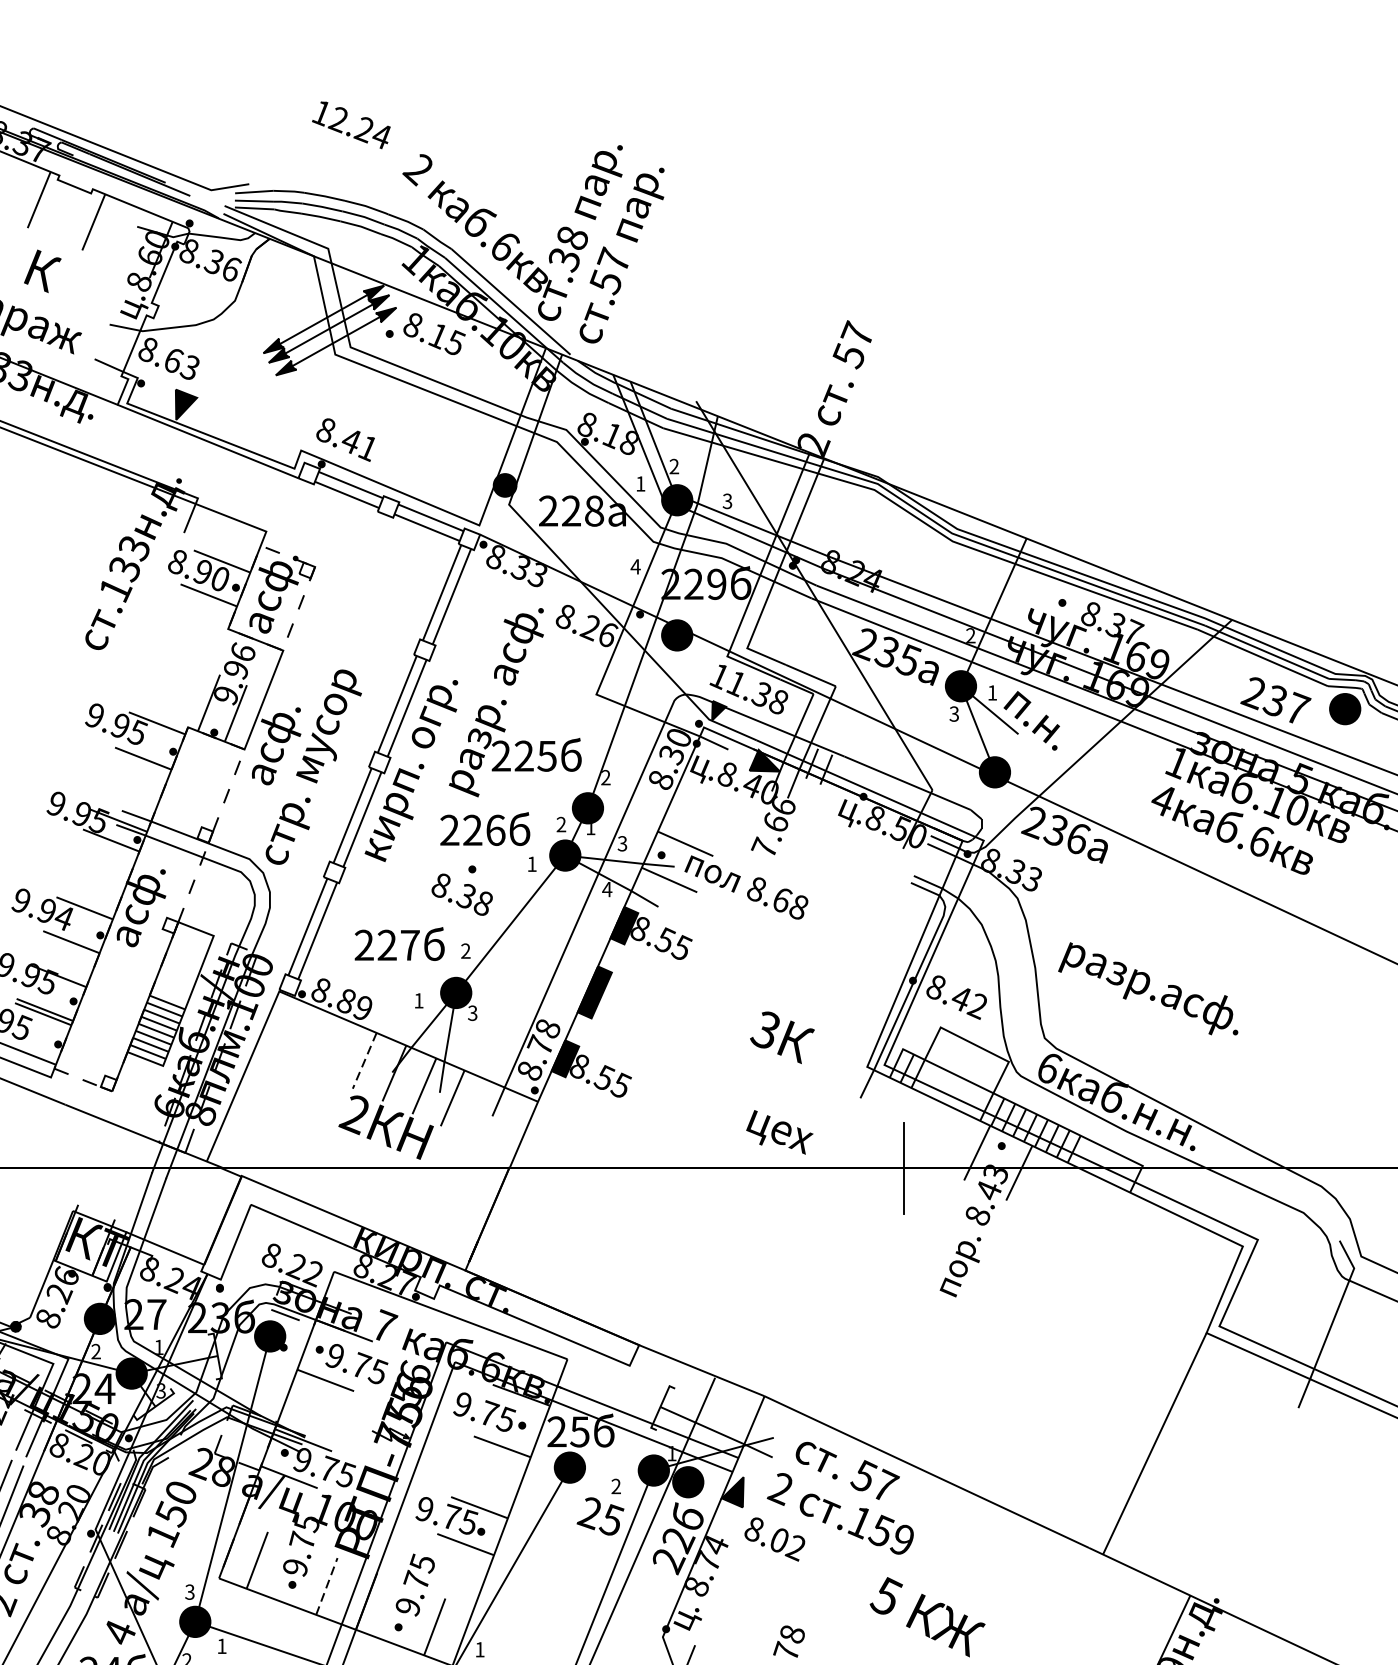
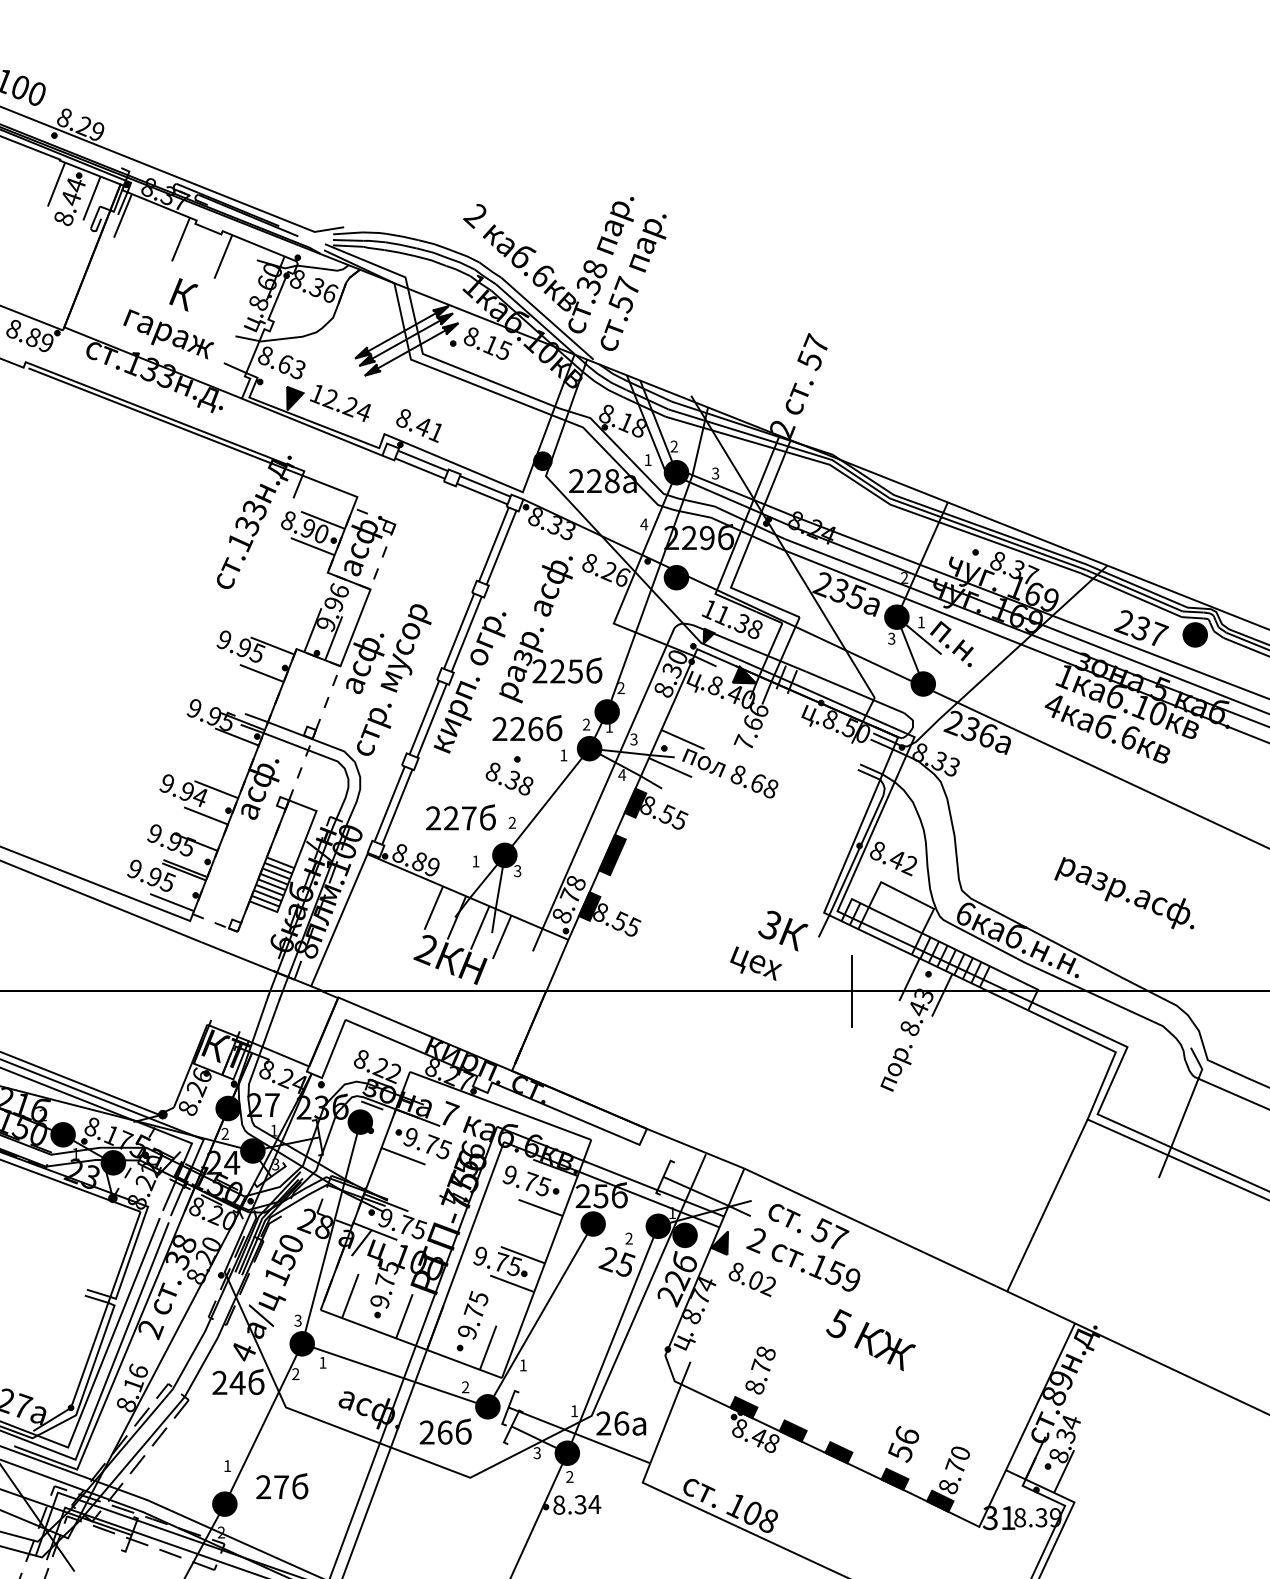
text: (351, 125) -> (340, 403), moved
text: (1148, 989) -> (1124, 893), moved
text: (782, 1036) -> (783, 930), moved
line: (364, 1061) -> (433, 908), dashed -> solid
line: (326, 1586) -> (404, 1316), dashed -> solid

